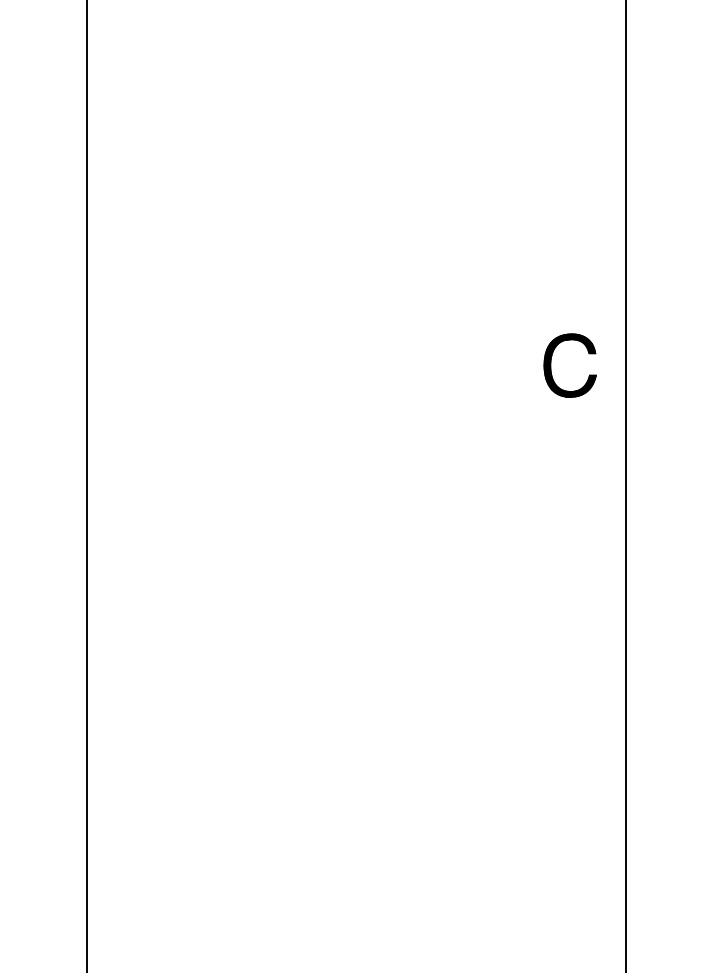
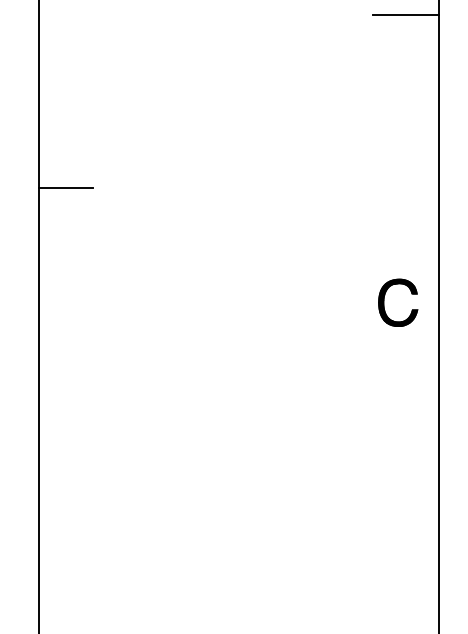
line: (580, 76) -> (405, 15), added
line: (122, 309) -> (65, 188), added
part: (551, 365) -> (384, 302), moved

